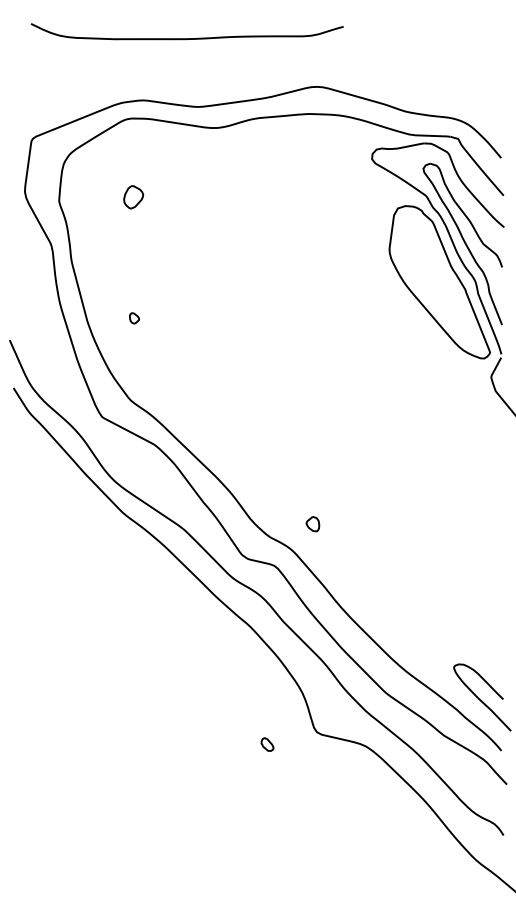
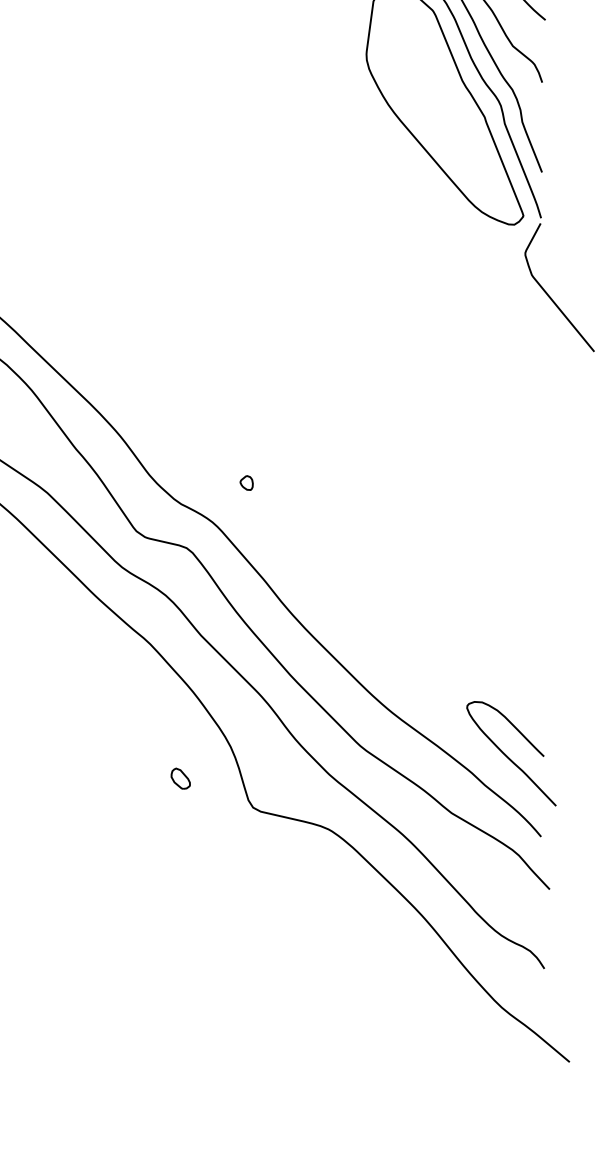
part: (312, 523) -> (246, 482), size x0.62
part: (267, 744) -> (180, 778), moved

